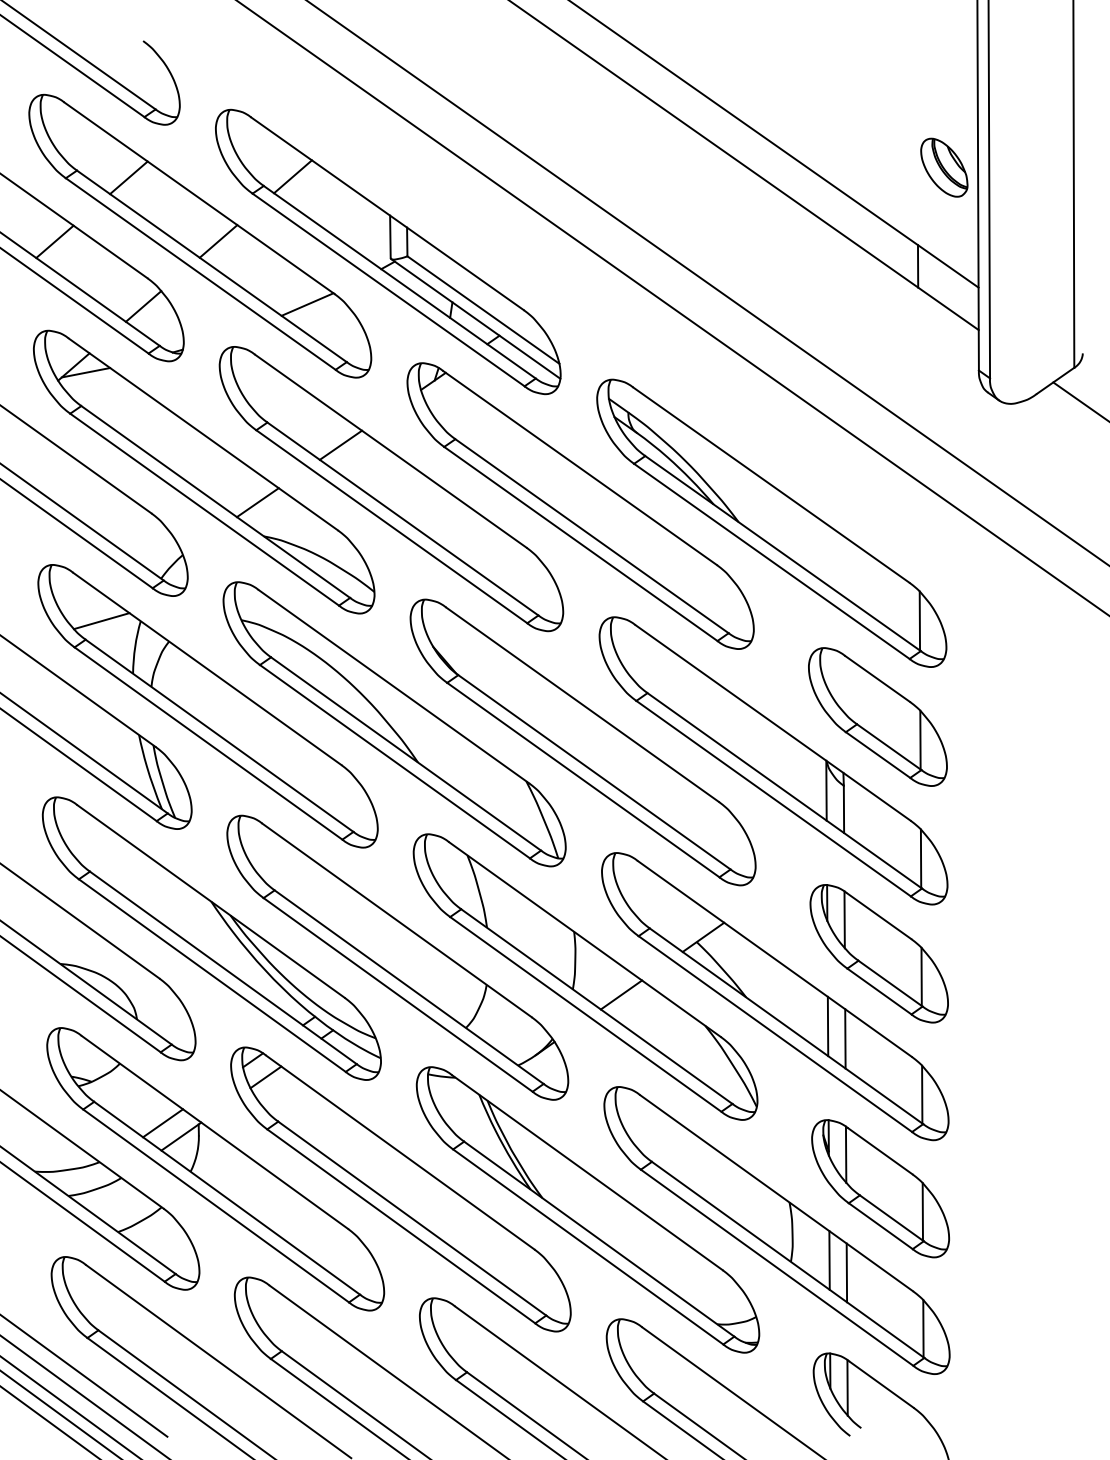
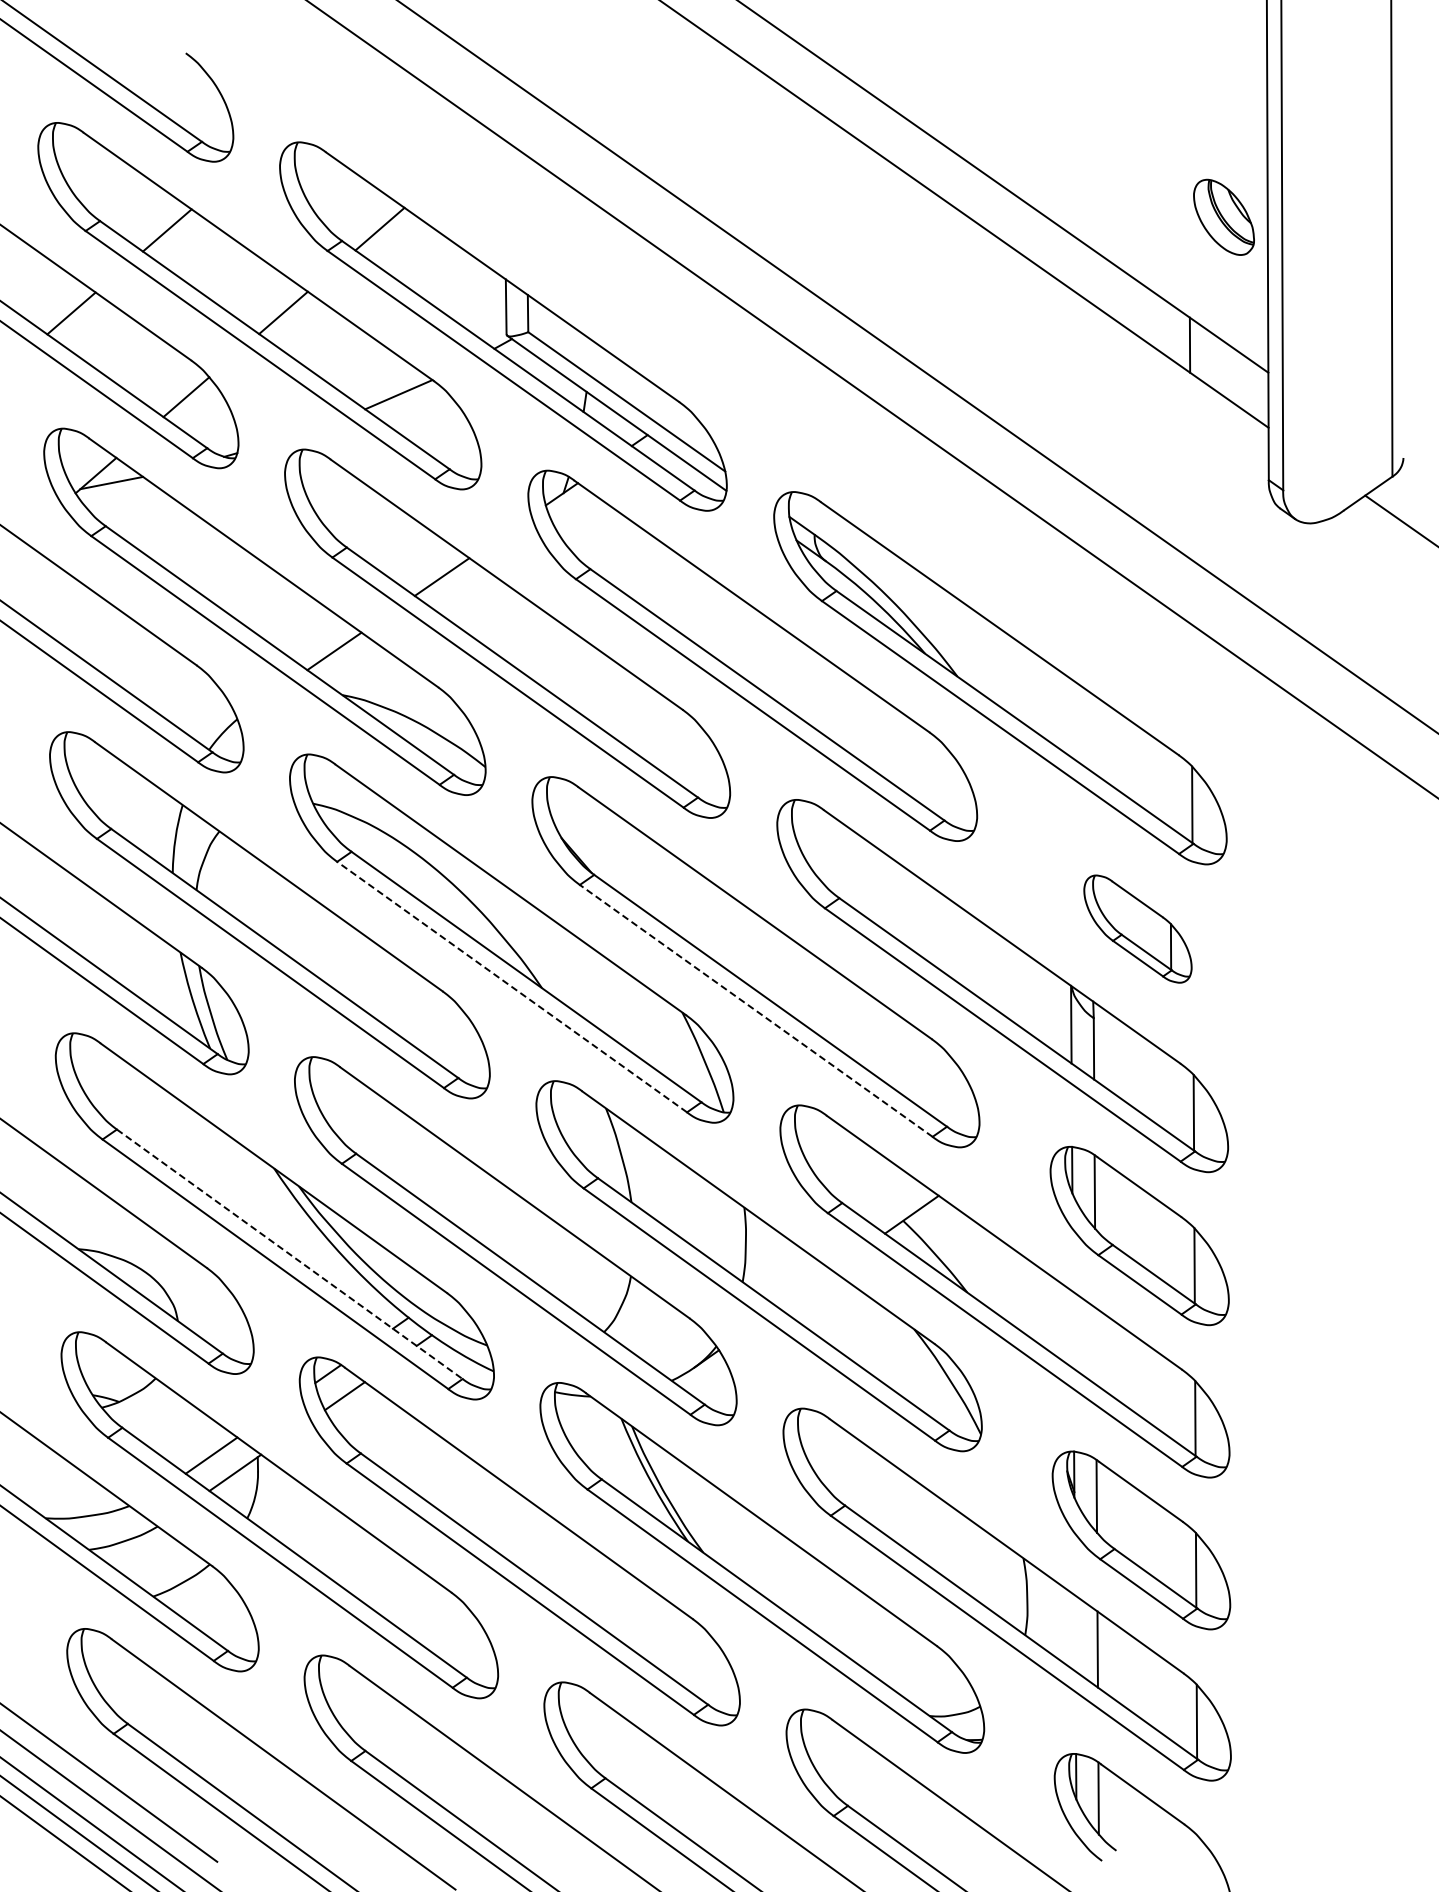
line: (102, 620) -> (132, 804), removed
part: (877, 716) -> (1137, 928), size x0.6
line: (394, 761) -> (511, 986), solid -> dashed
line: (583, 779) -> (756, 1010), solid -> dashed
line: (223, 968) -> (290, 1254), solid -> dashed
line: (621, 995) -> (805, 1289), removed
line: (828, 1025) -> (1073, 1329), removed
line: (845, 1038) -> (1095, 1345), removed
line: (829, 1260) -> (1075, 1633), removed

